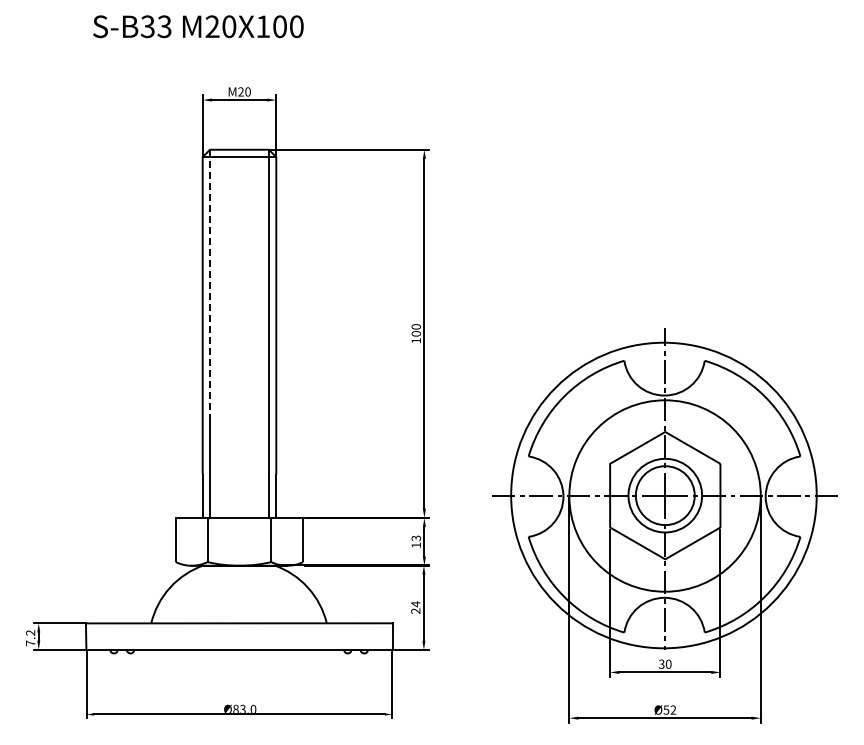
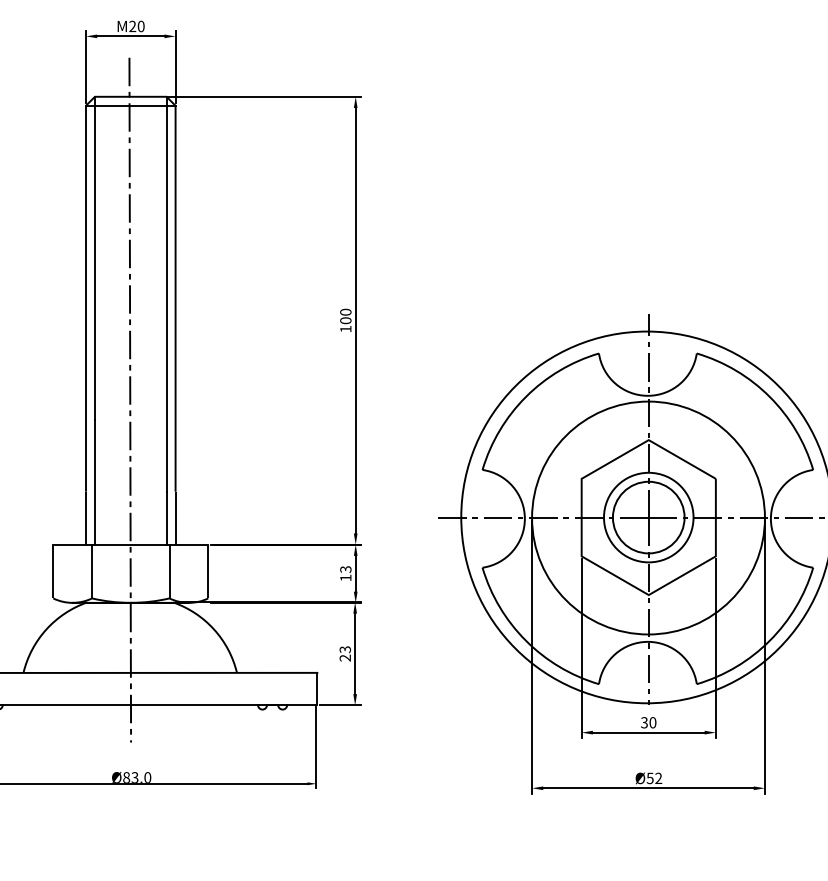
line: (210, 282) -> (95, 258), dashed -> solid
line: (238, 398) -> (129, 399), added
text: (415, 604) -> (344, 649), 24 -> 23

